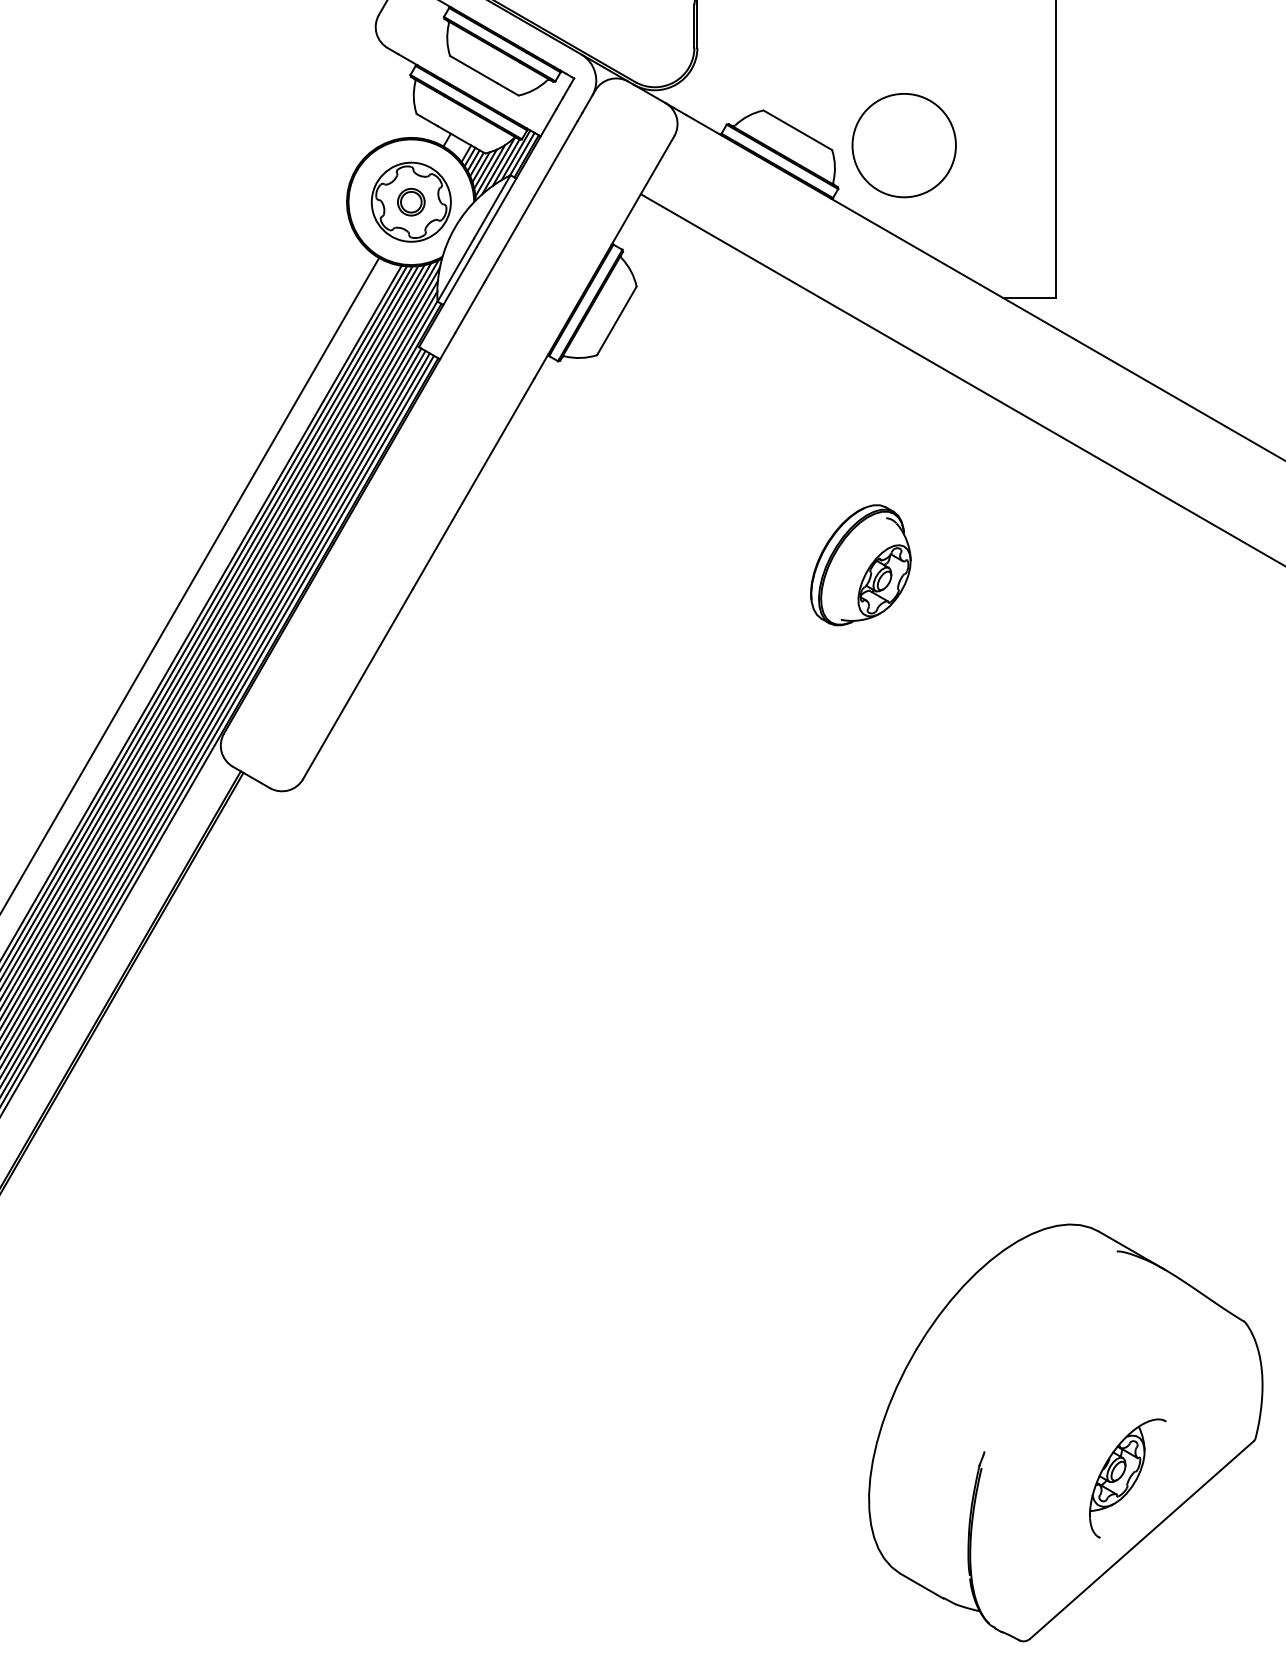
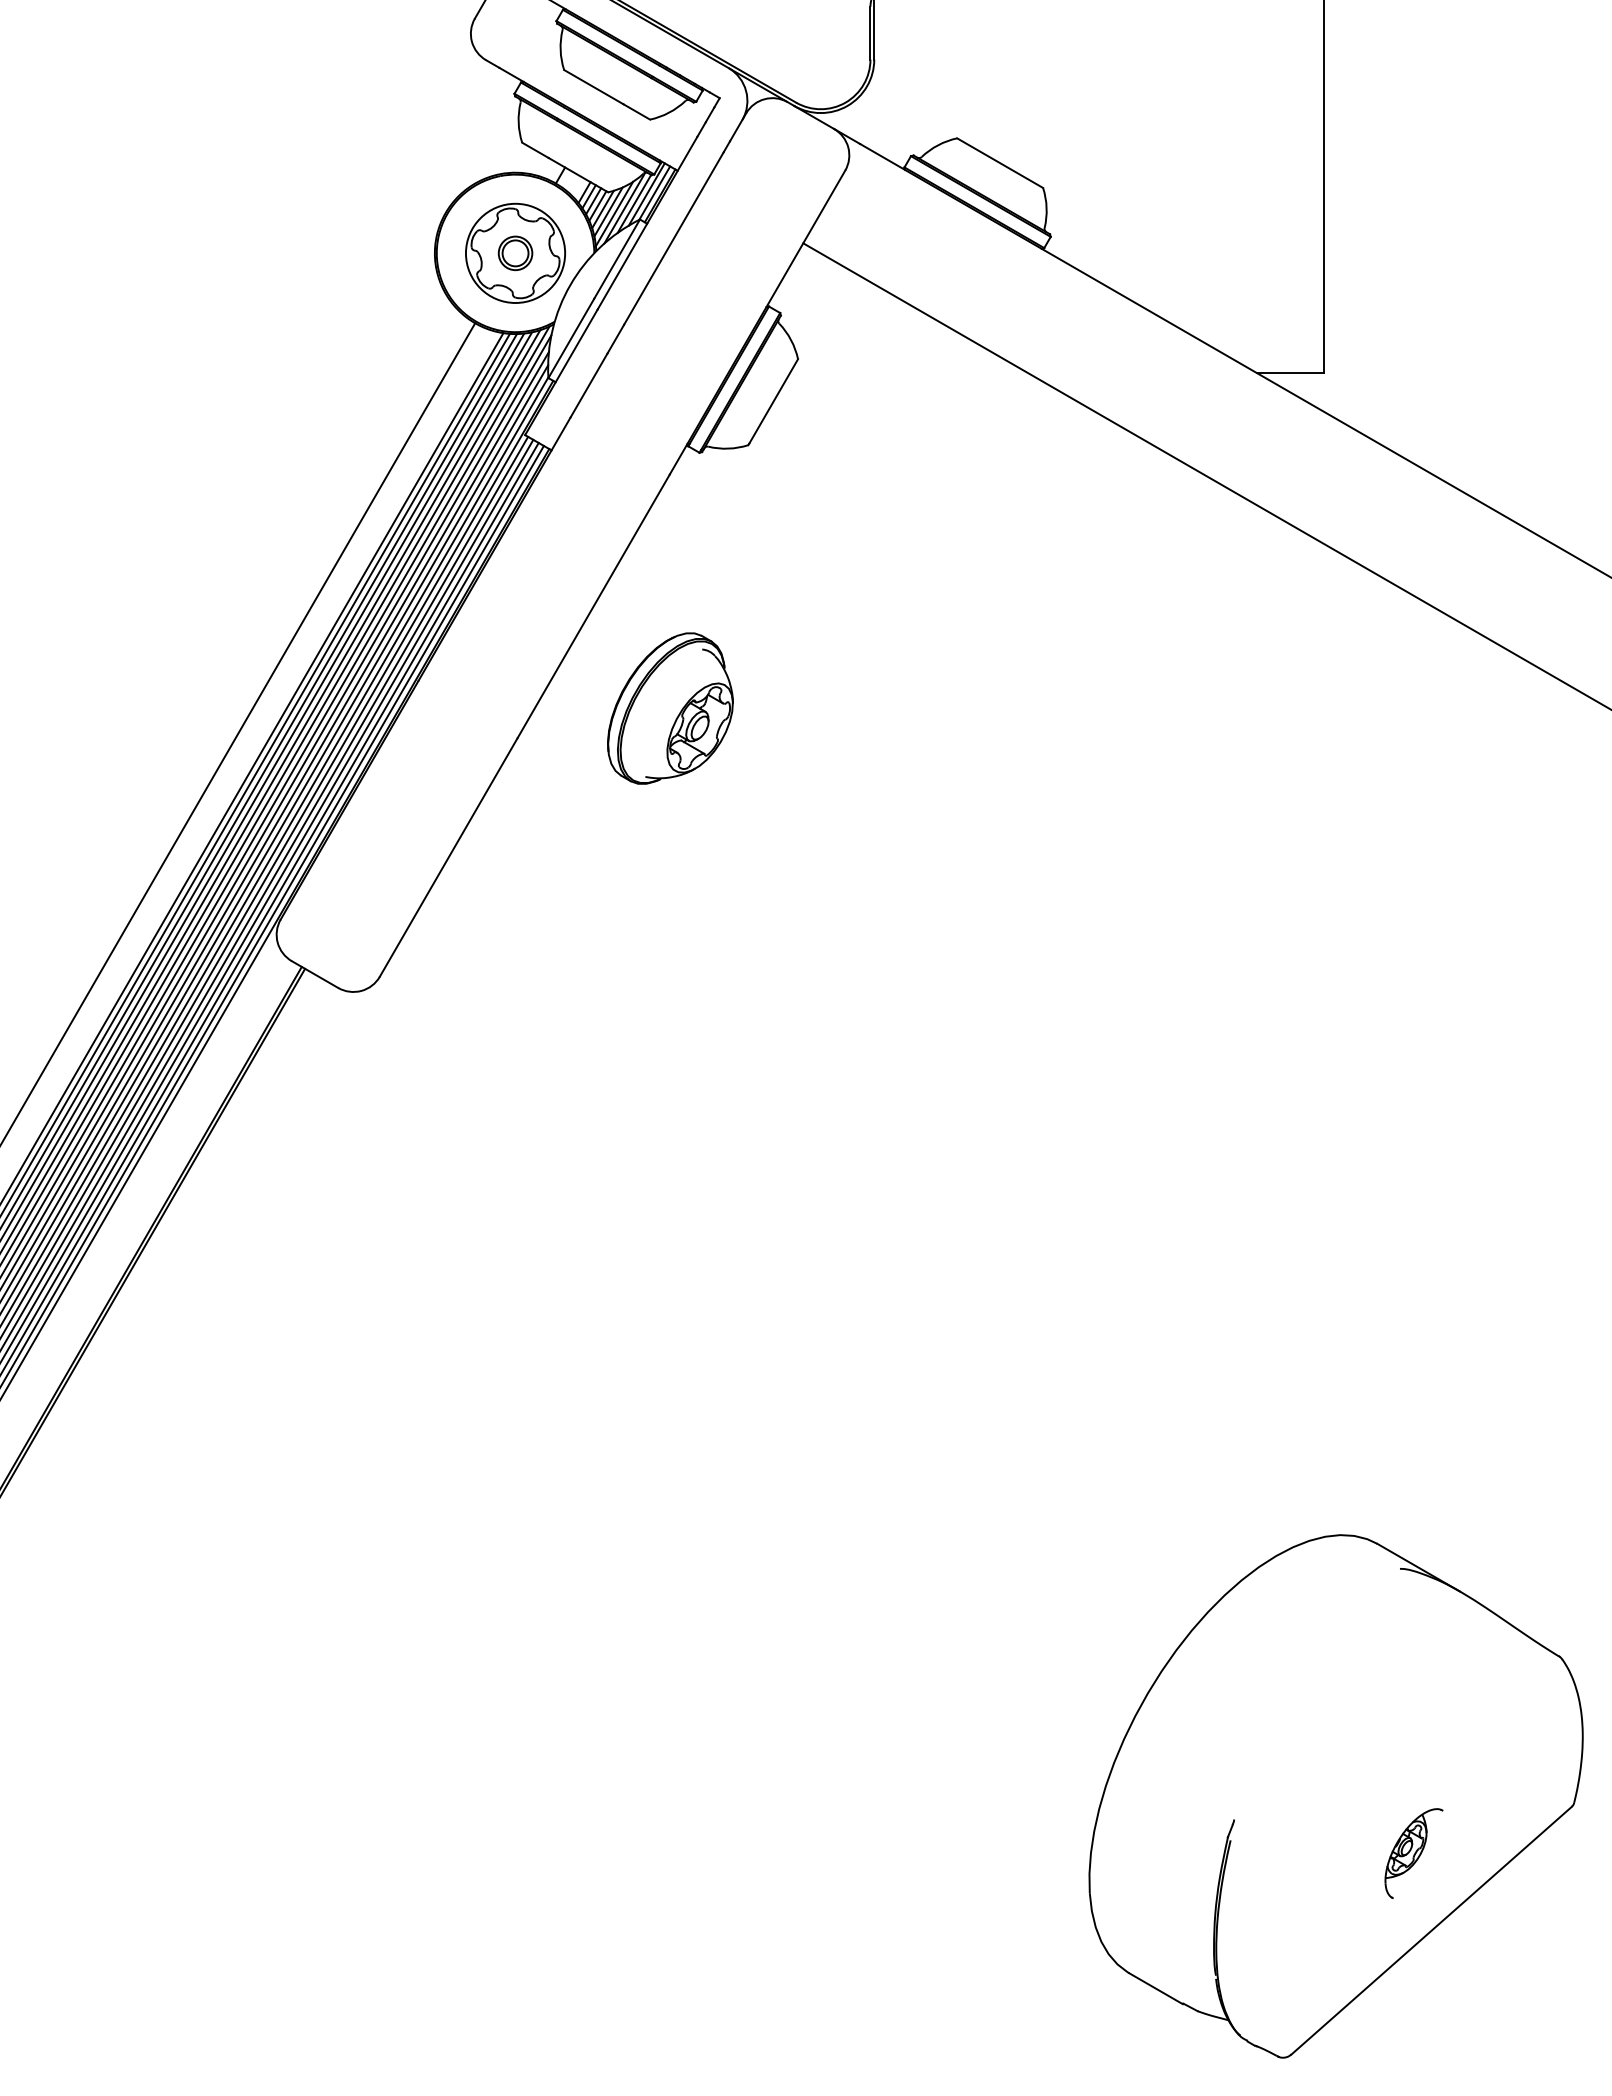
circle: (903, 145) -> (1132, 182), removed
part: (860, 565) -> (669, 708), moved
part: (1127, 1478) -> (1413, 1853), size x0.6

